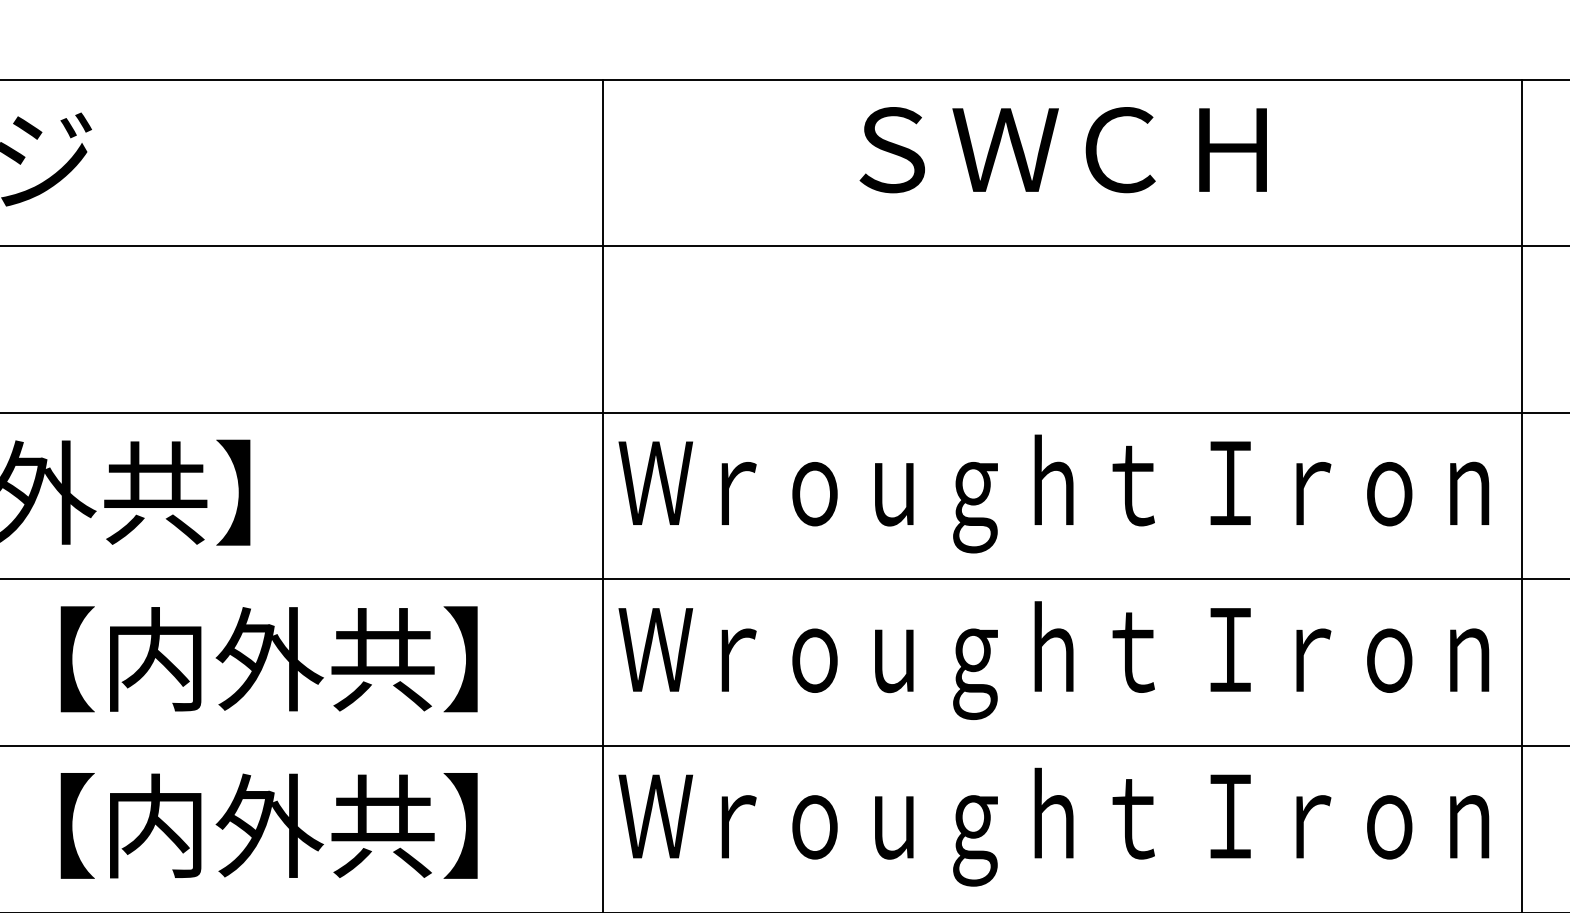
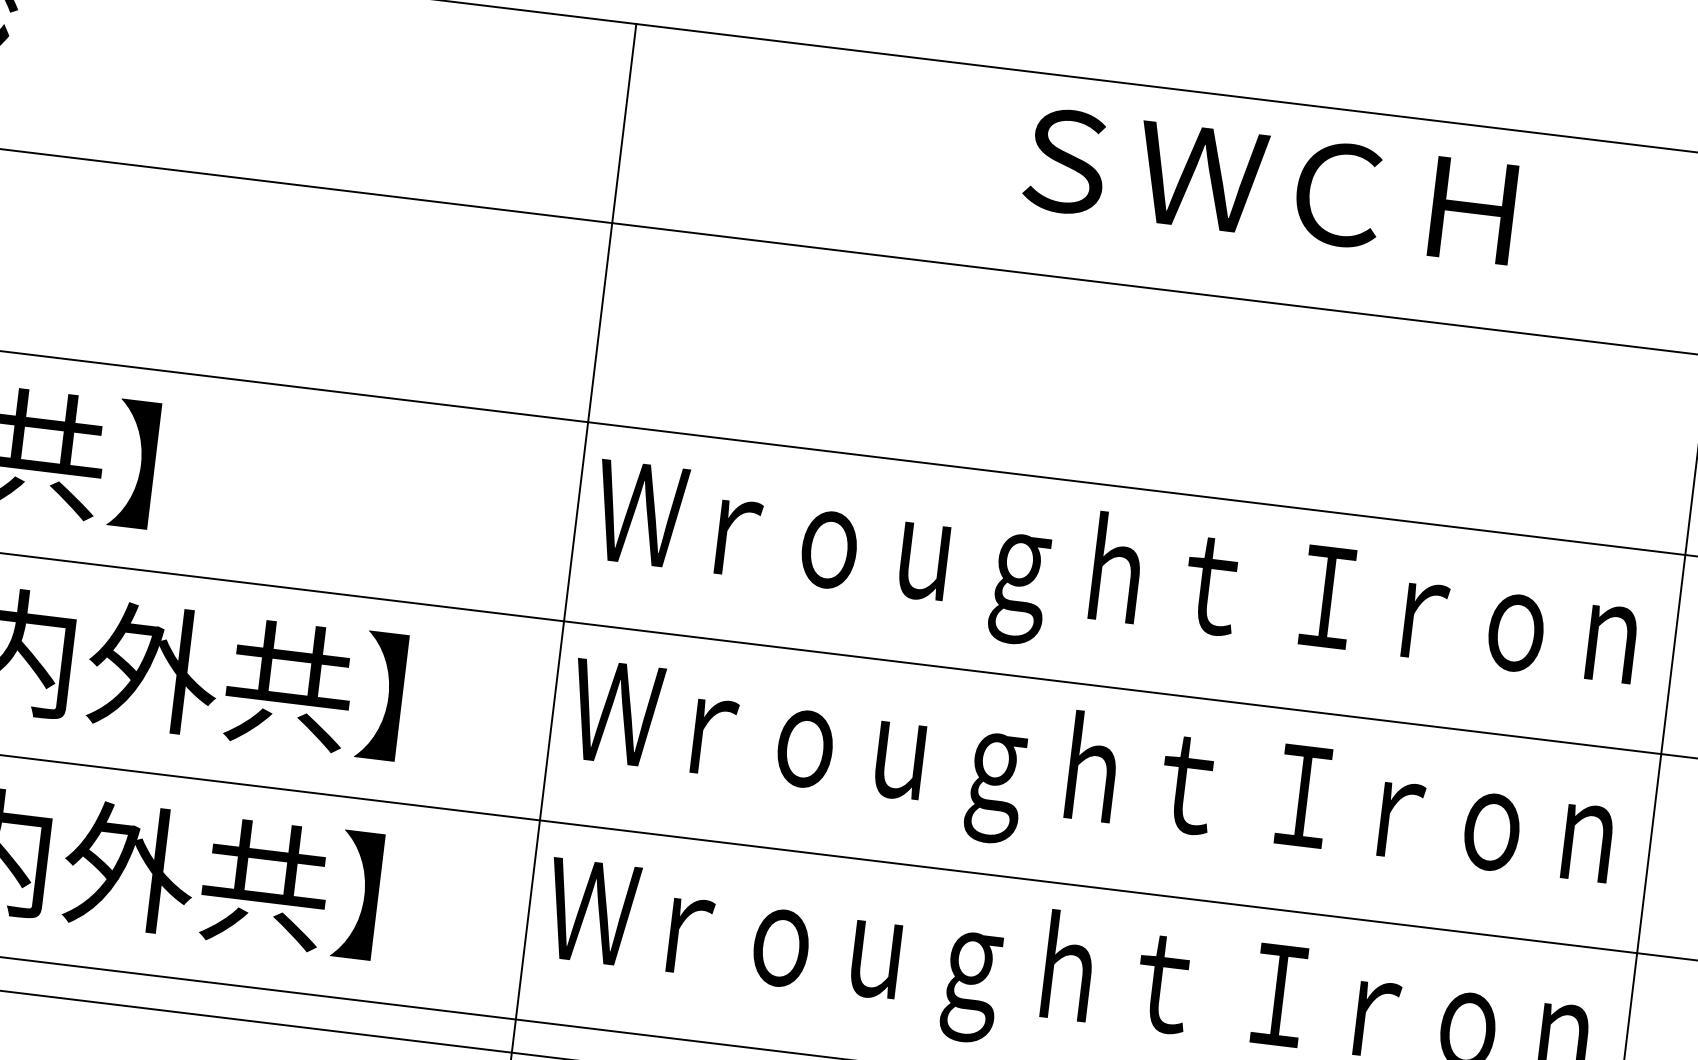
text: (1062, 150) -> (1269, 186), moved

